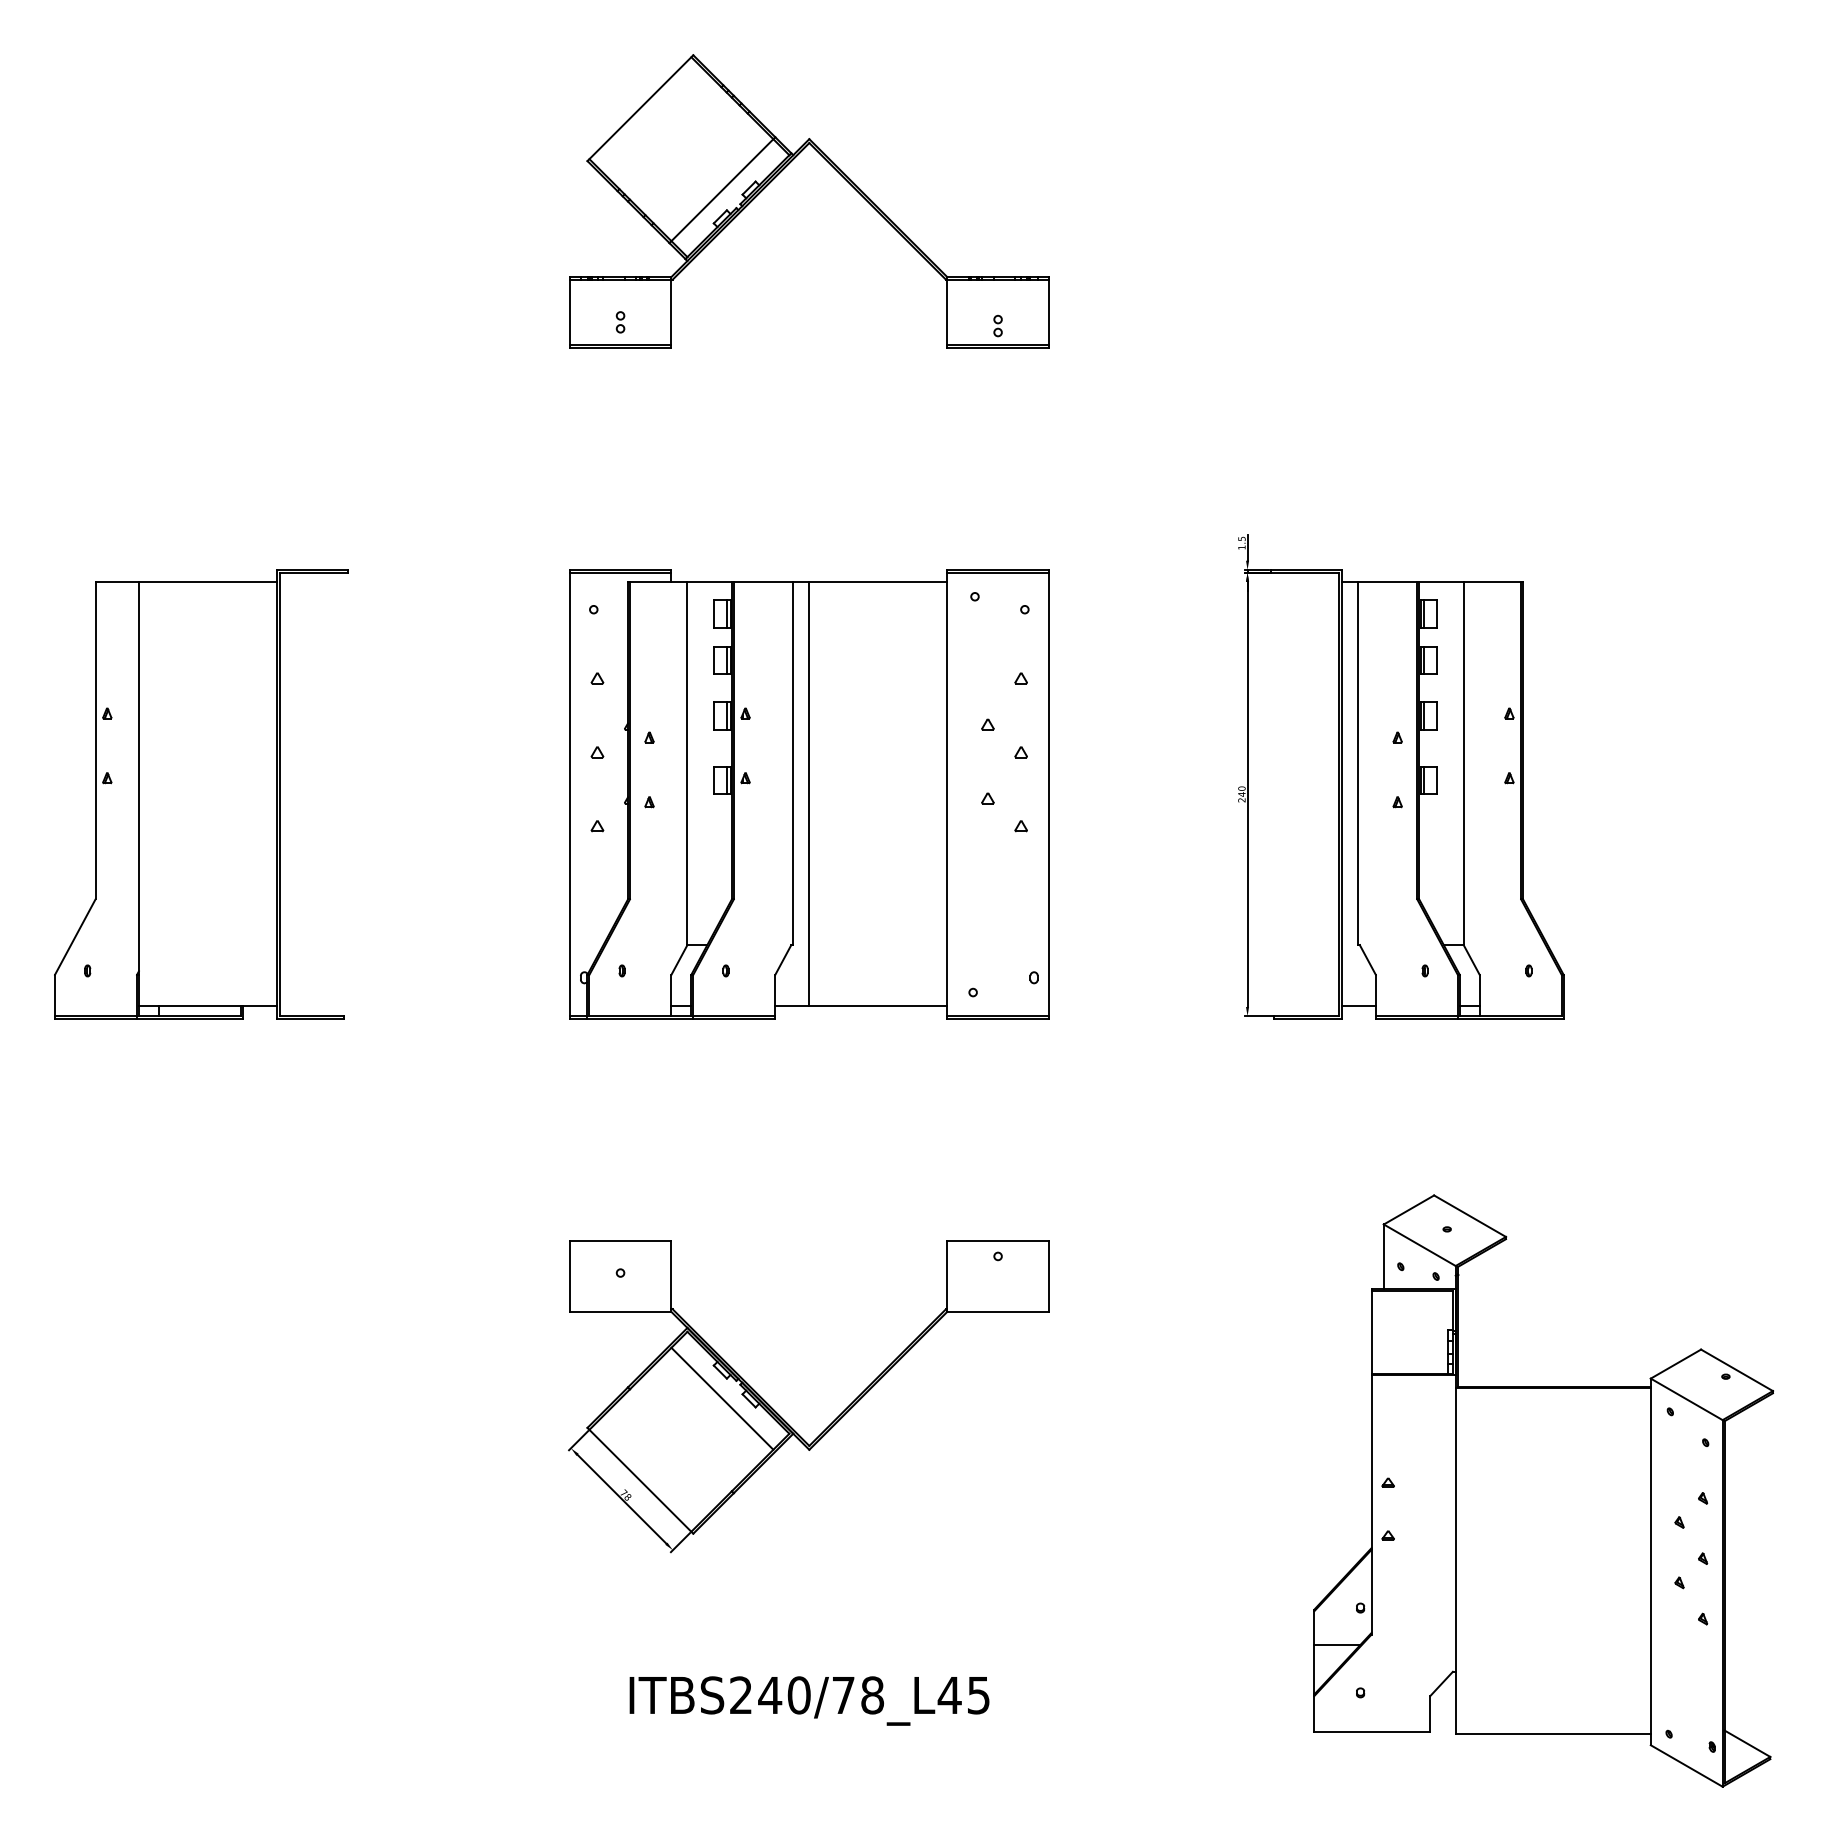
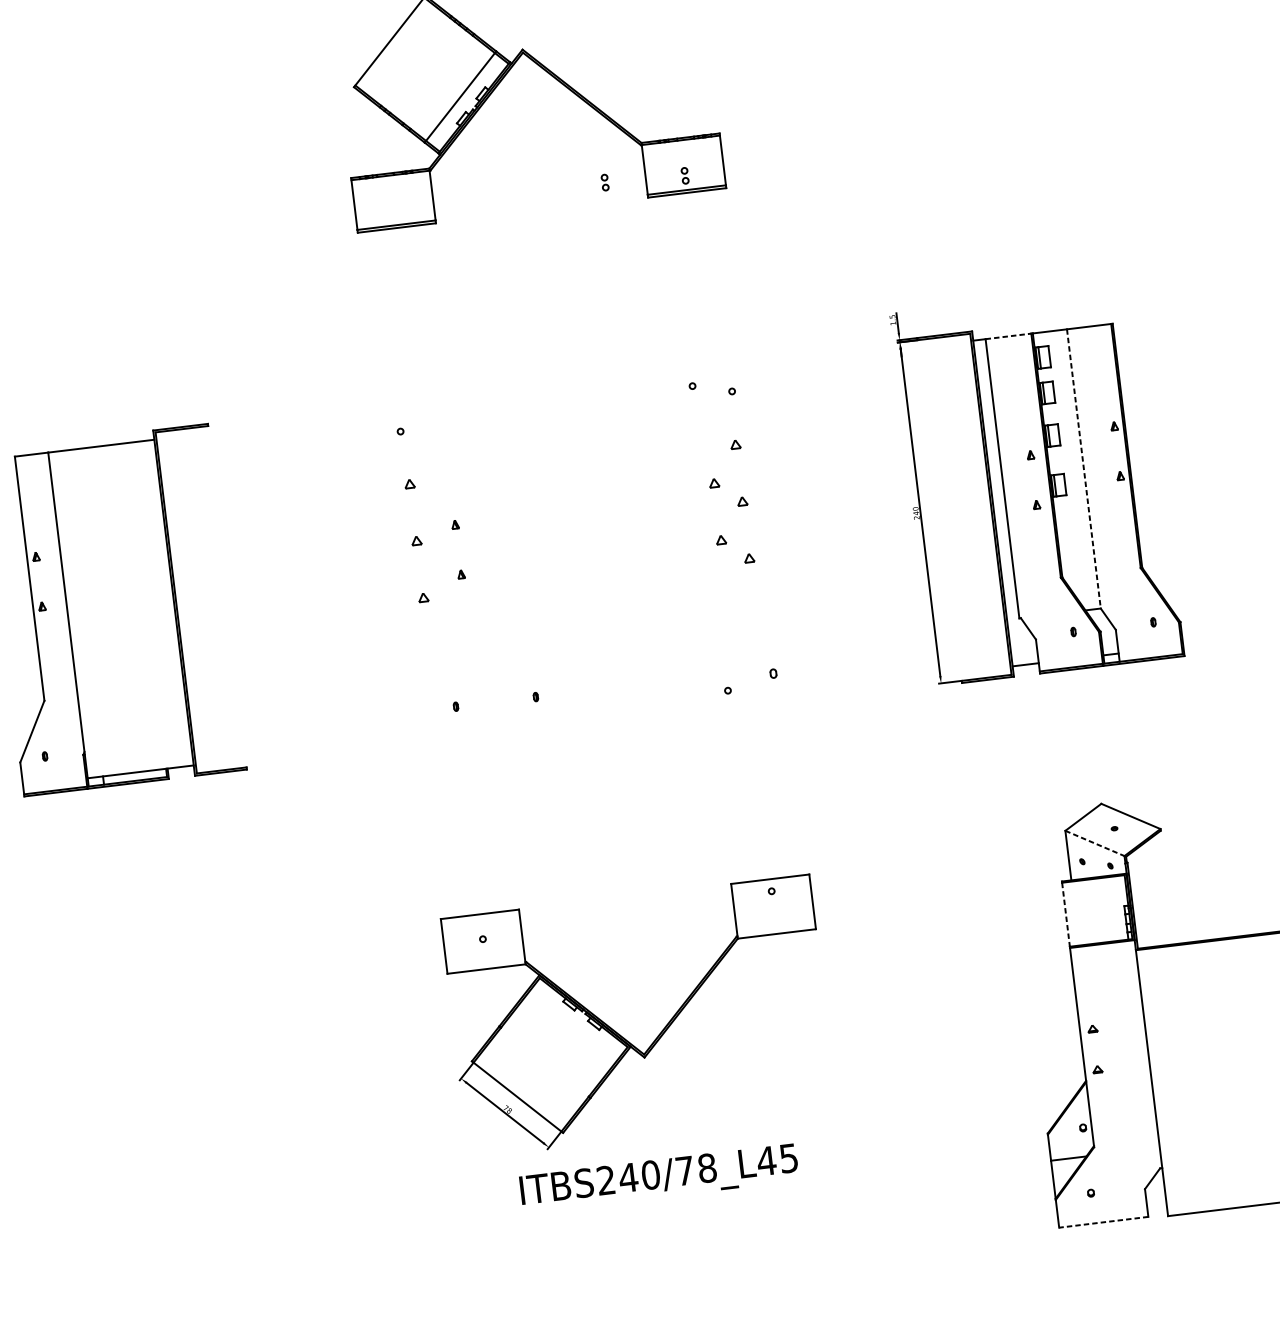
part: (620, 322) -> (605, 182), moved
line: (1387, 581) -> (1008, 336), solid -> dashed
line: (1463, 763) -> (1083, 468), solid -> dashed
part: (809, 794) -> (583, 553), removed
line: (1420, 1245) -> (1095, 843), solid -> dashed
line: (1371, 1332) -> (1065, 915), solid -> dashed
line: (722, 1398) -> (573, 1026), removed
text: (809, 1700) -> (659, 1178), moved
line: (1372, 1732) -> (1103, 1222), solid -> dashed

